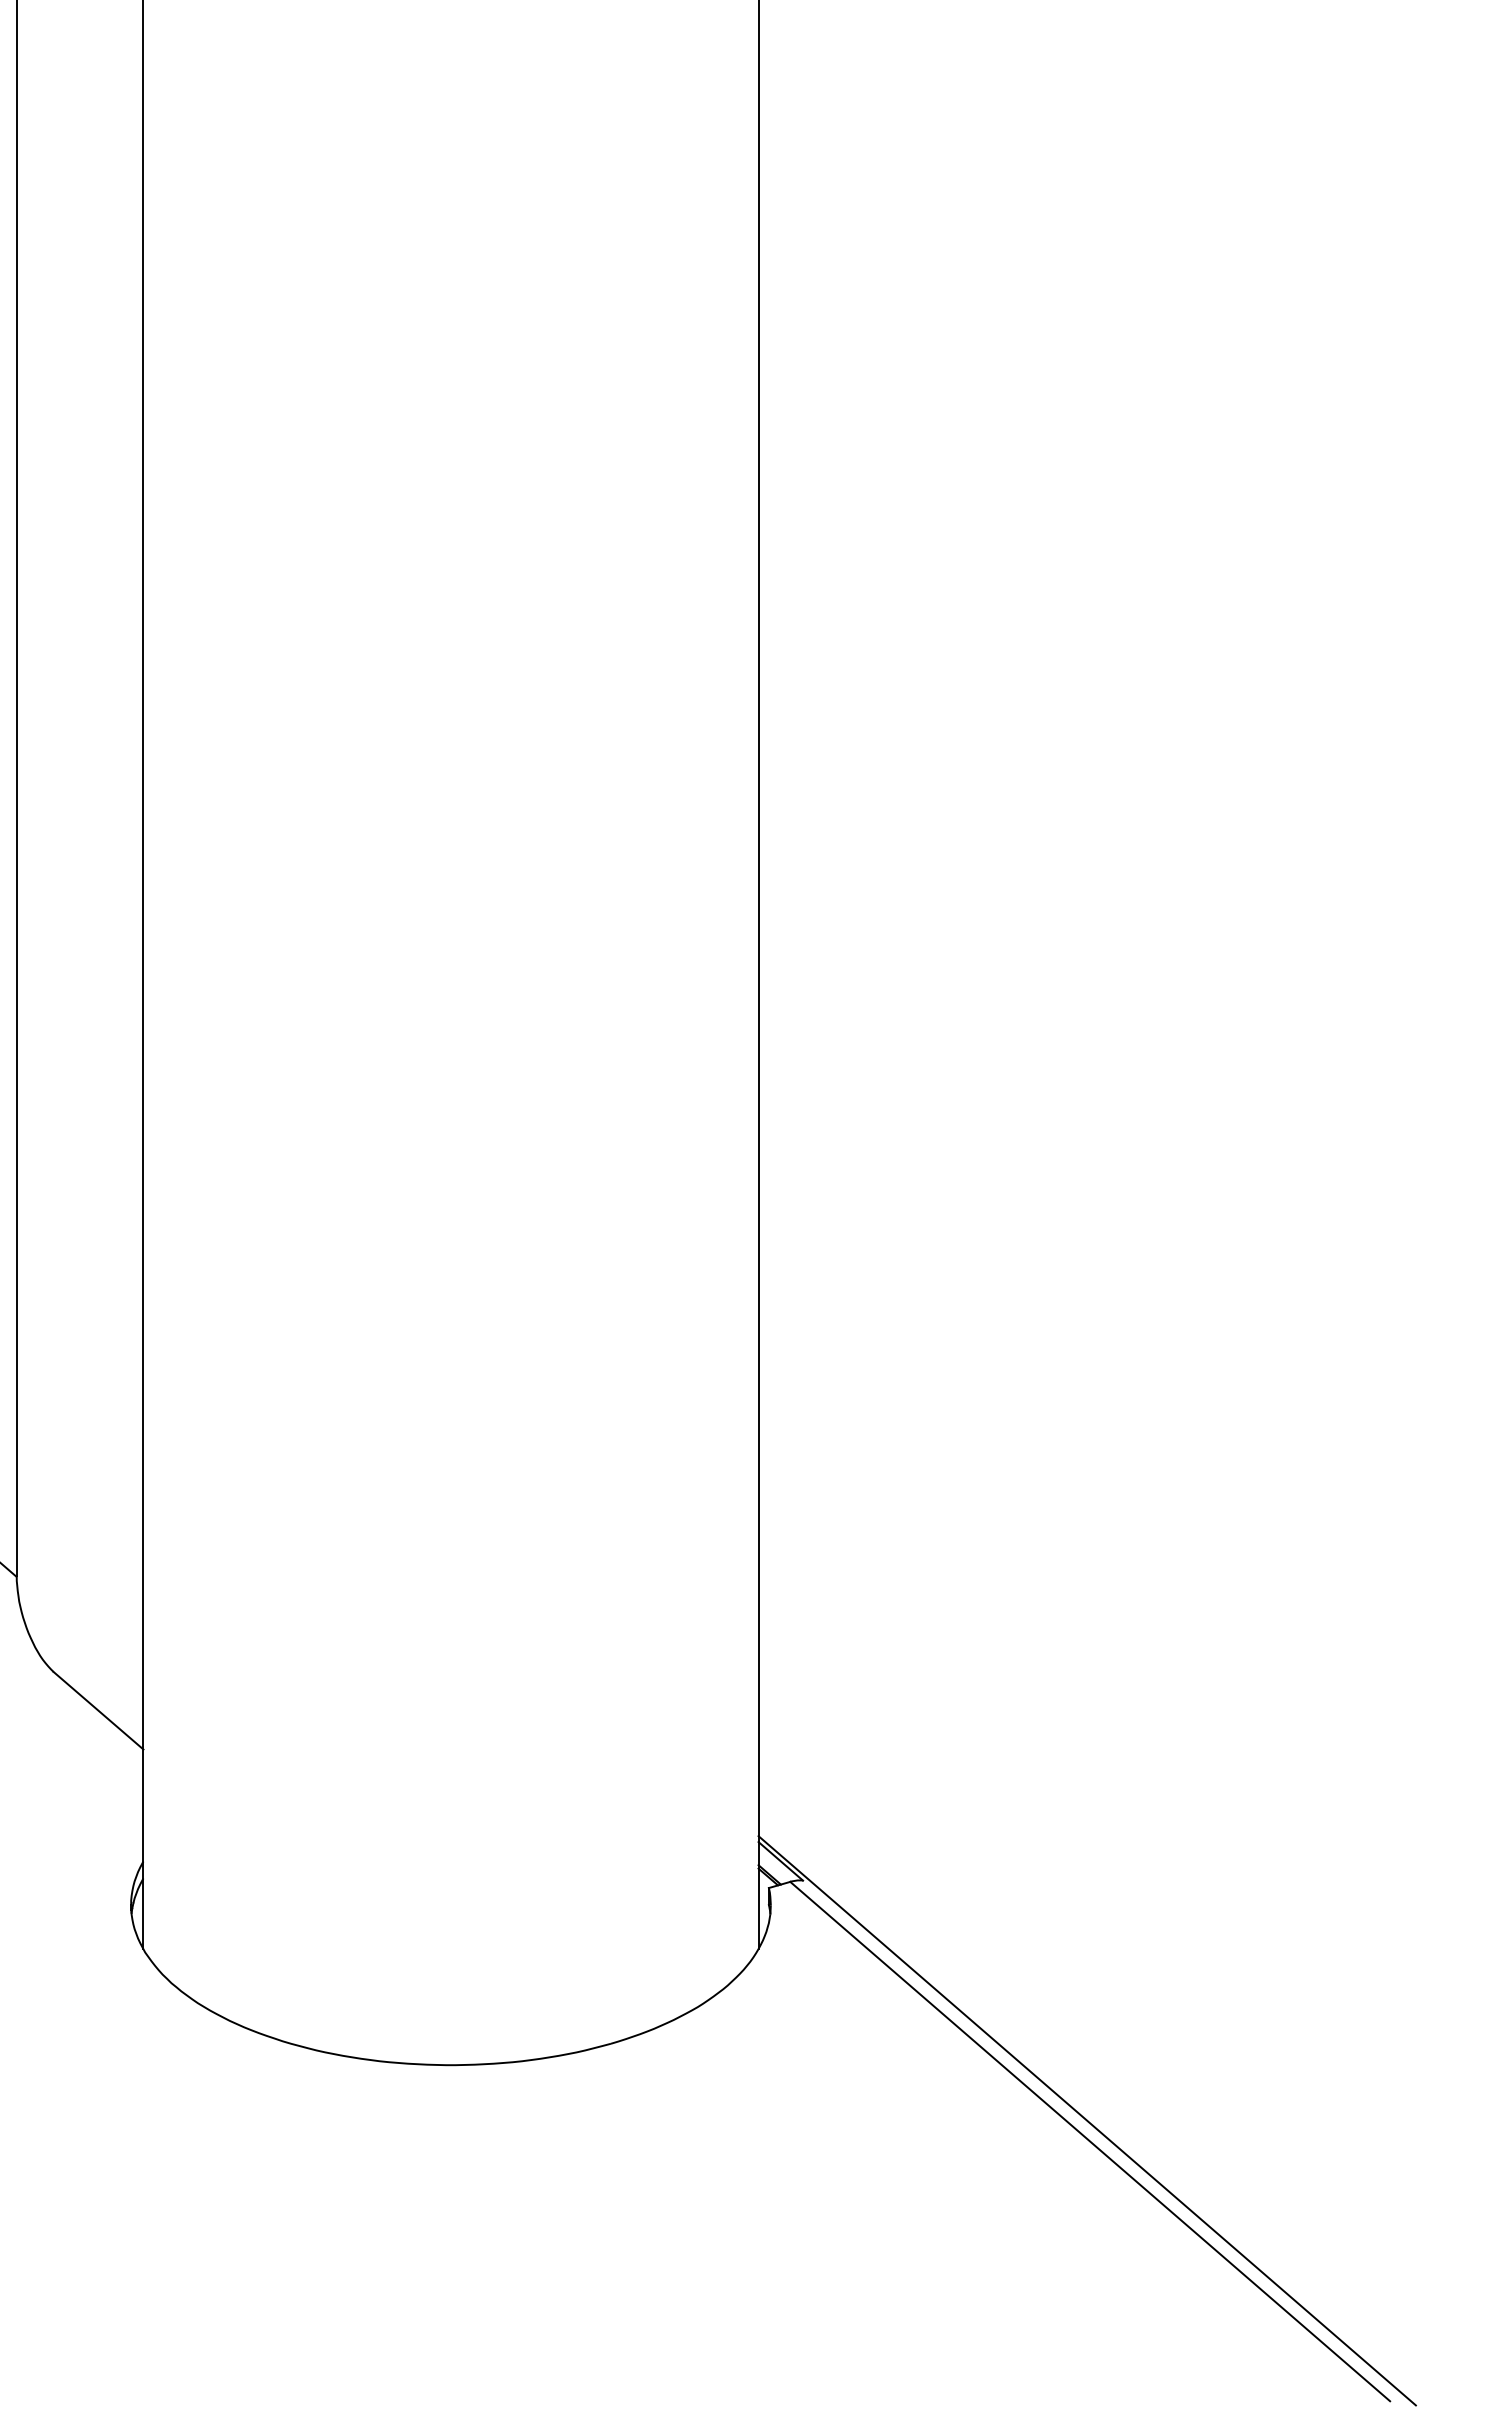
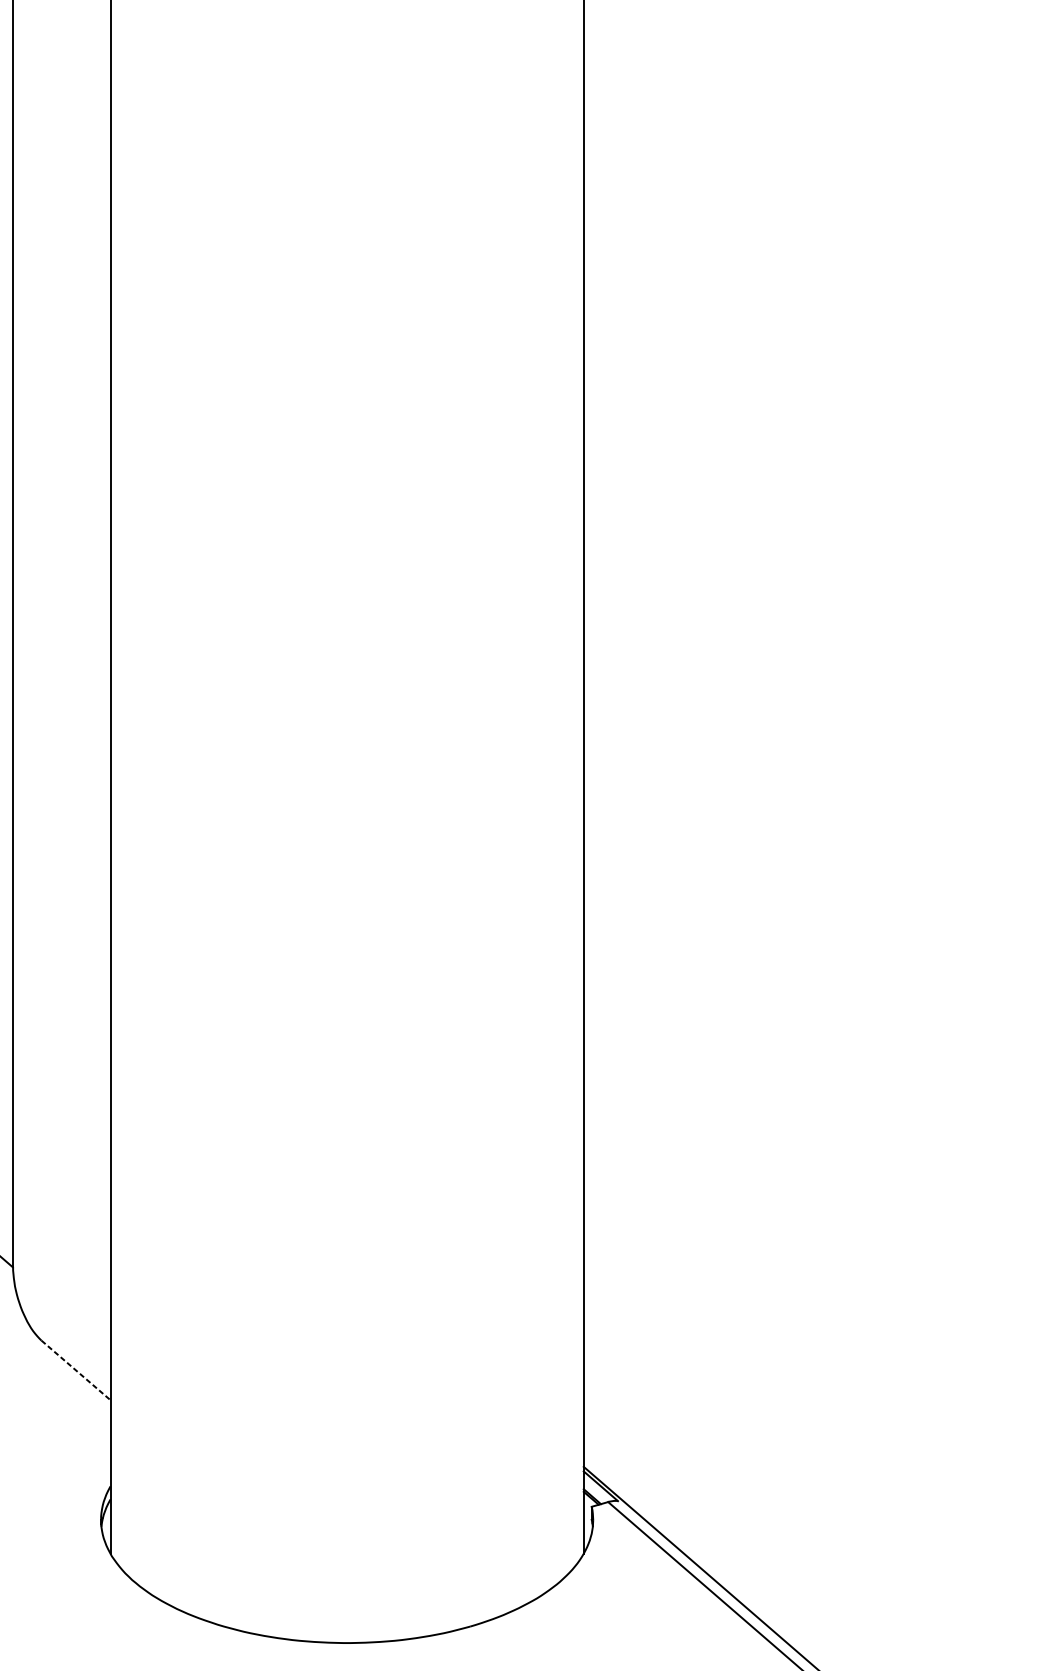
line: (98, 1711) -> (75, 1370), solid -> dashed

